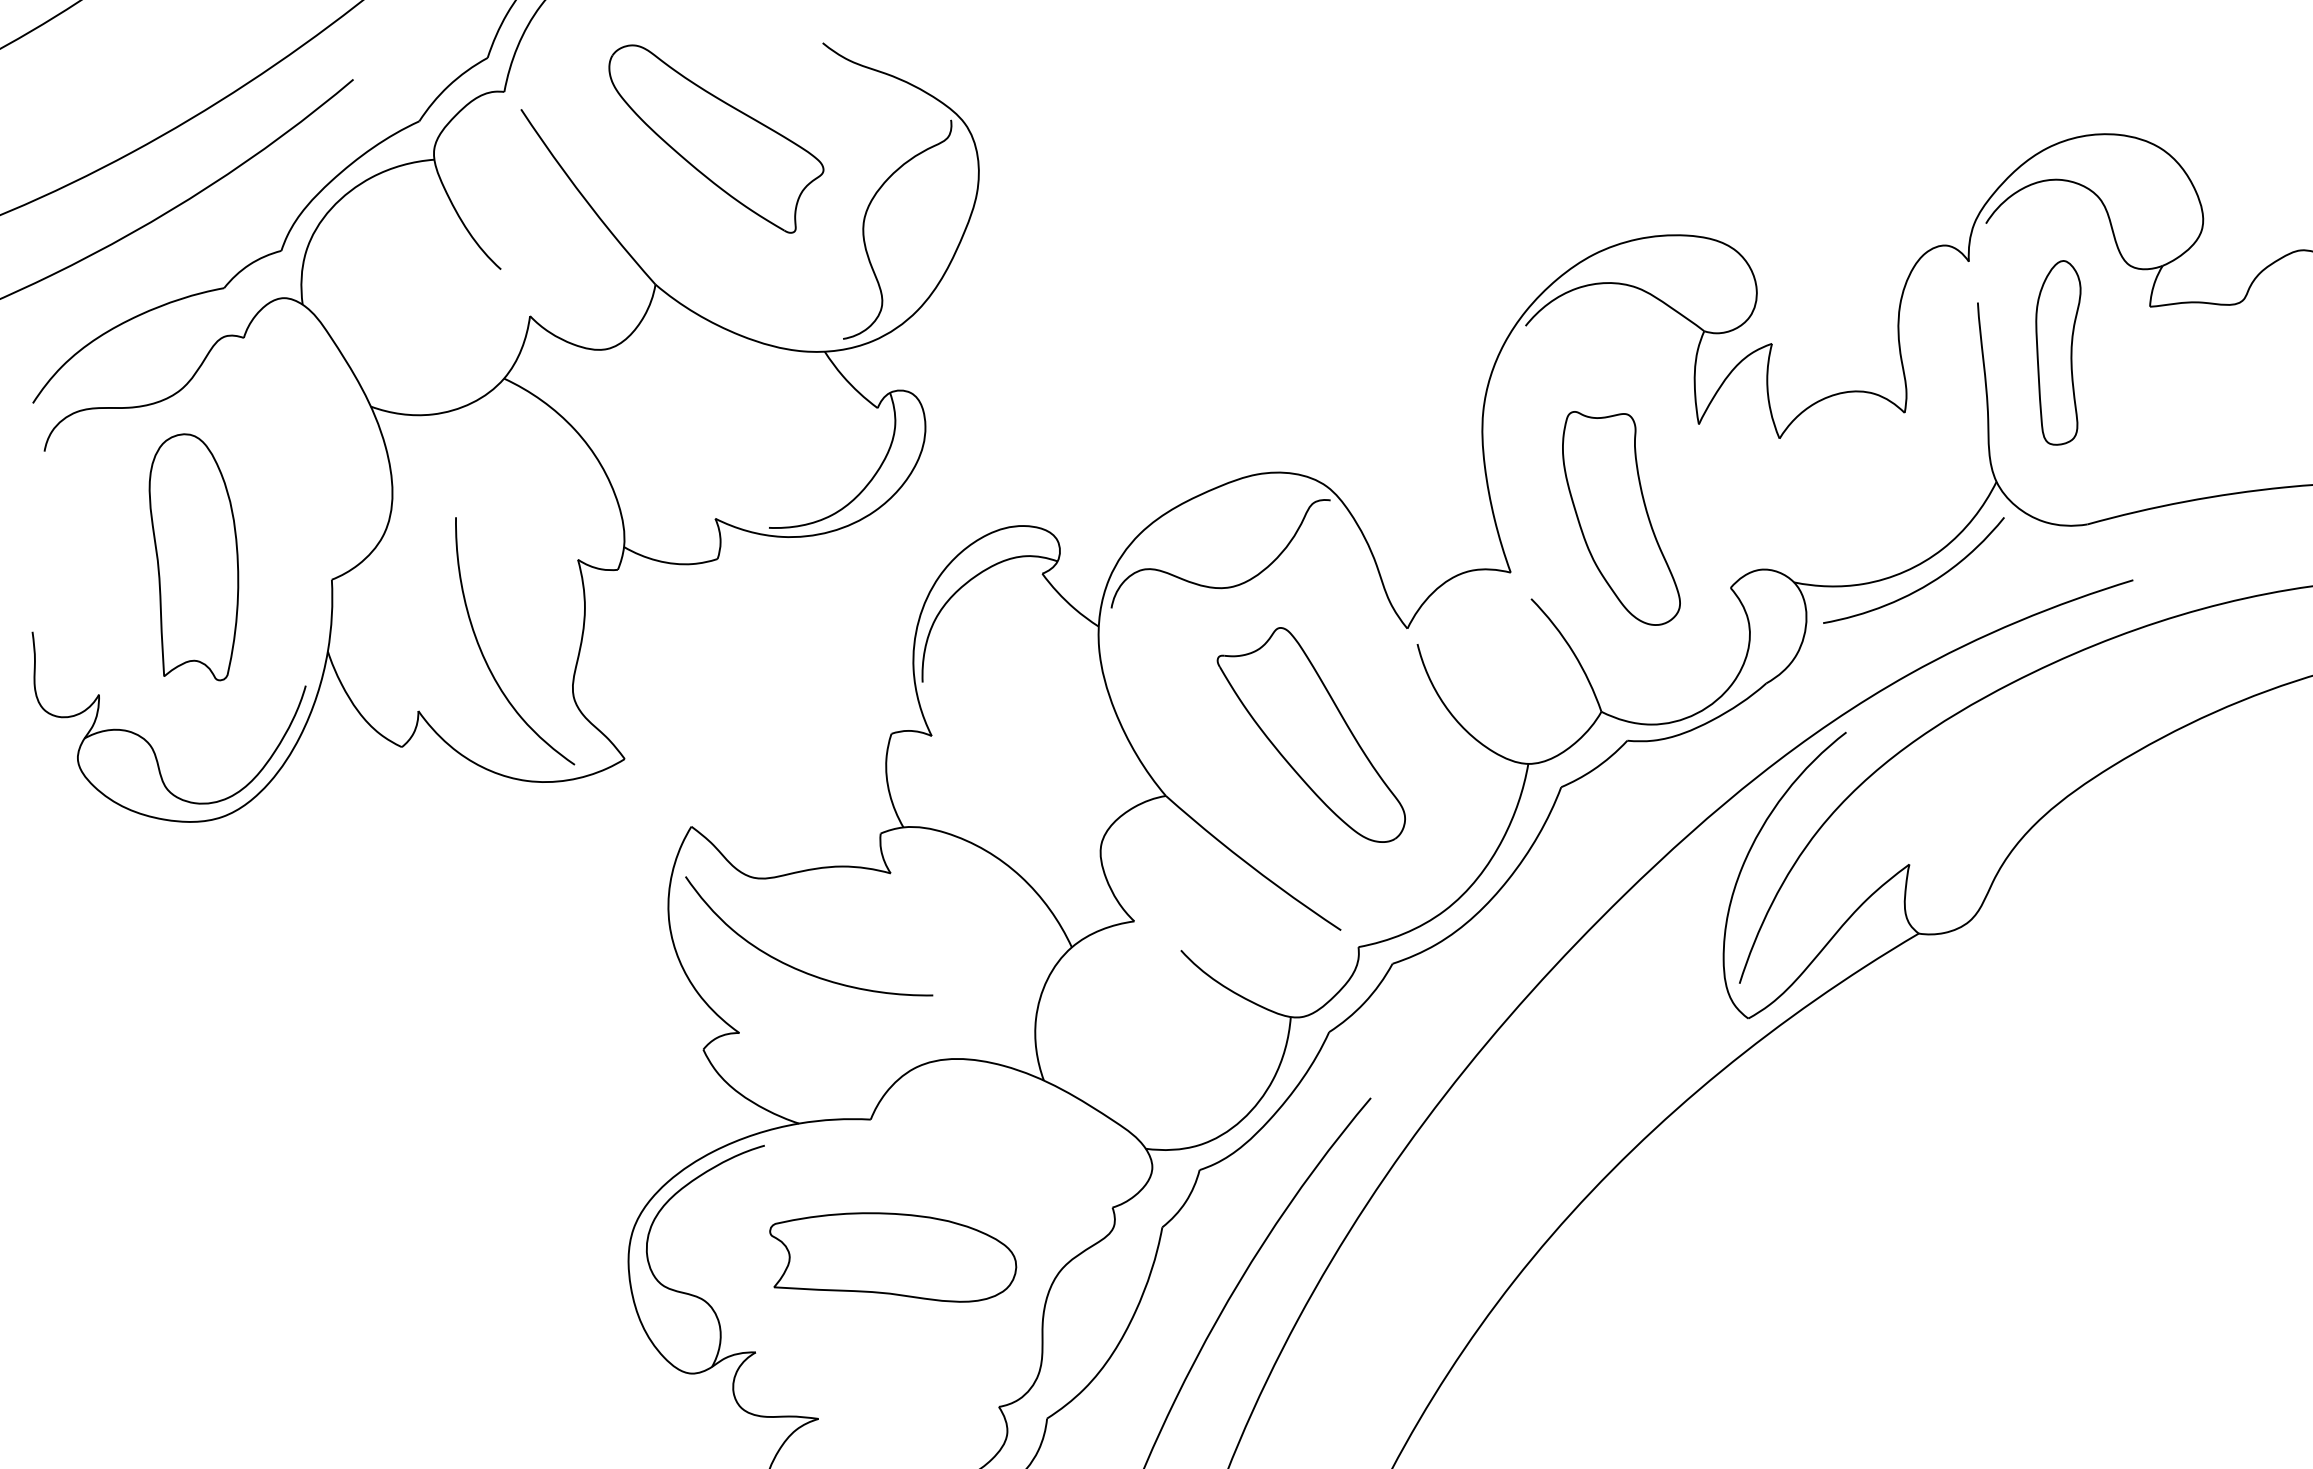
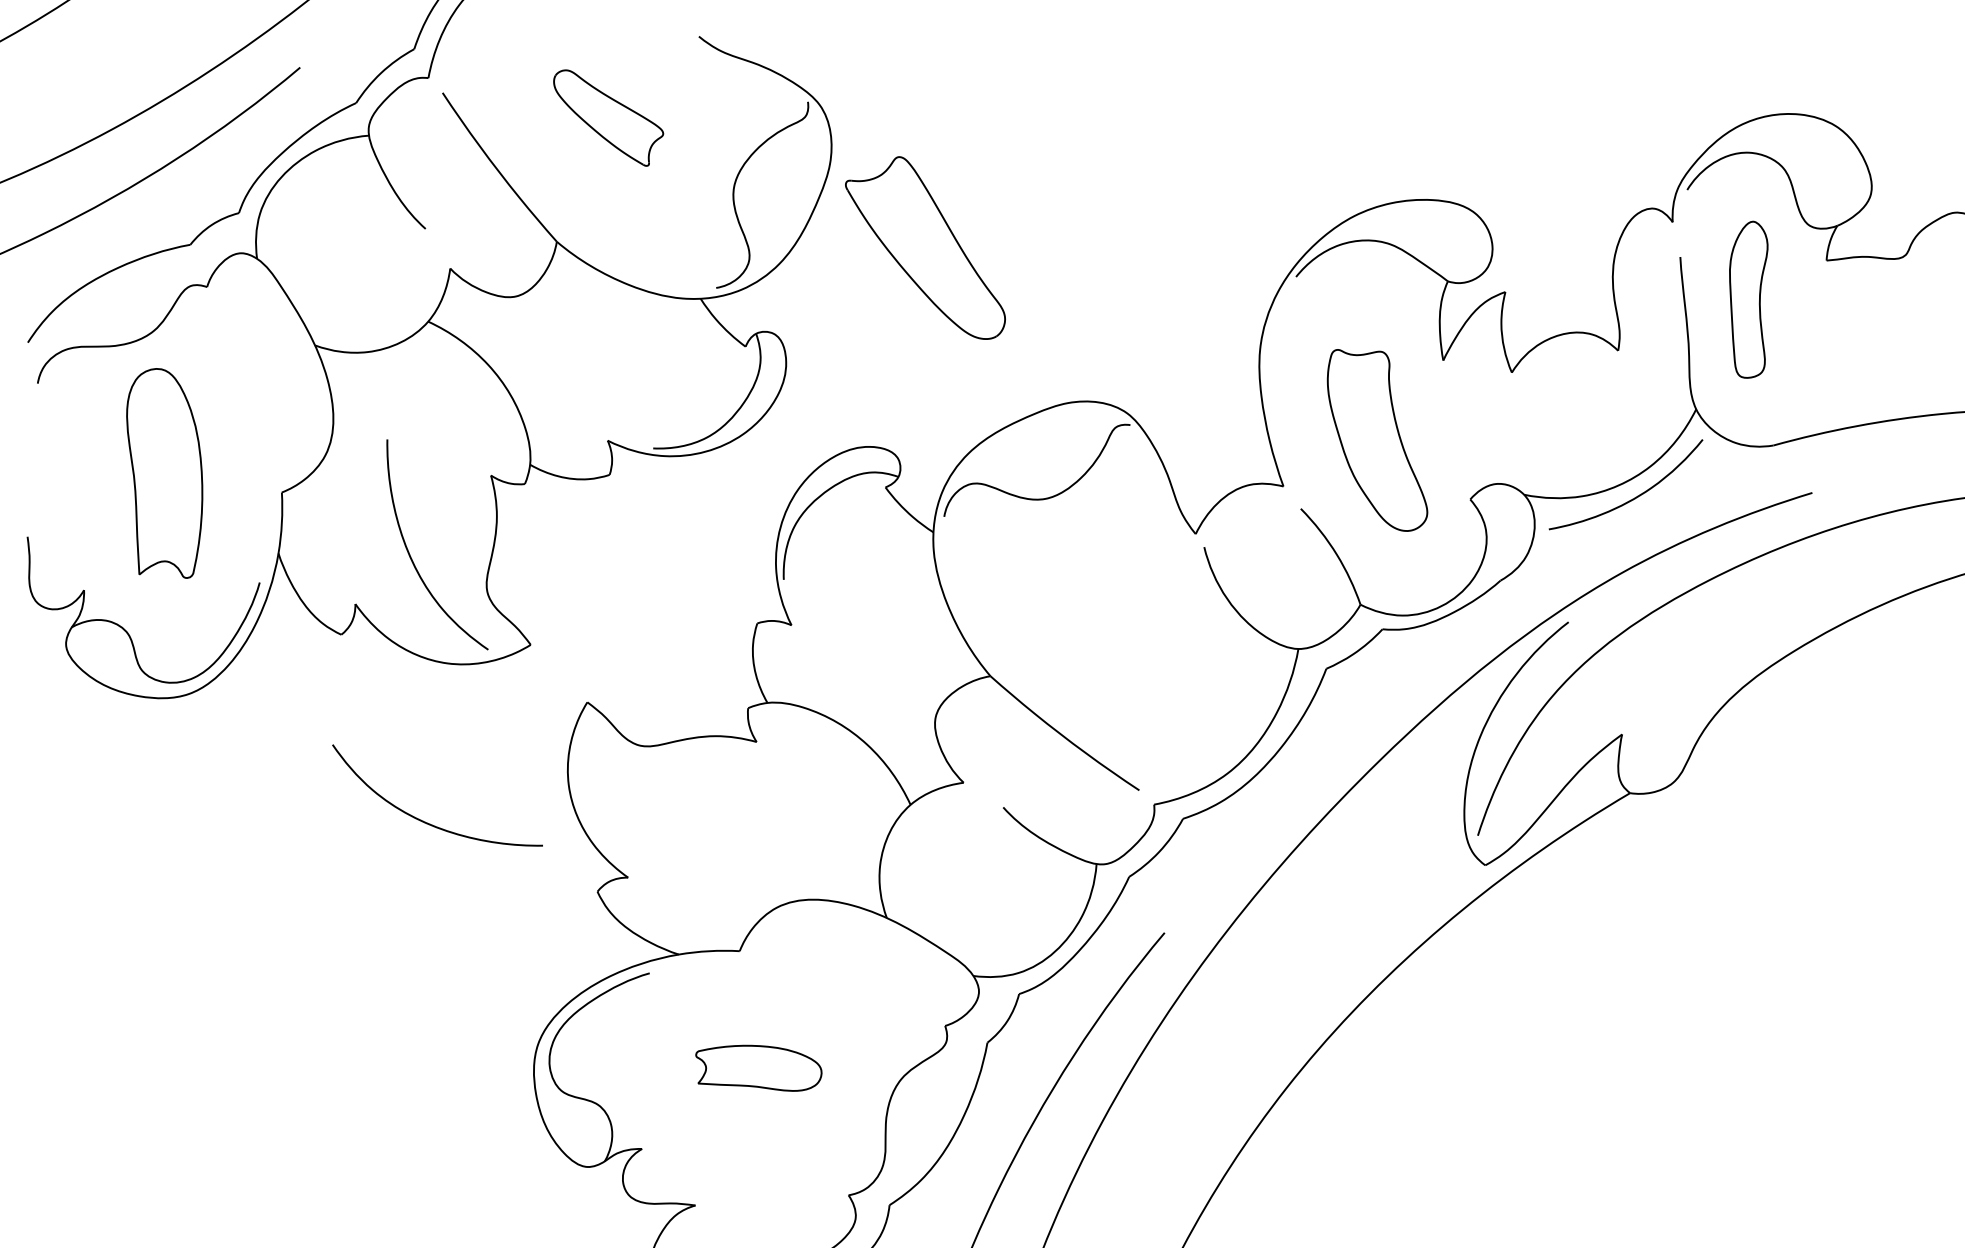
part: (716, 138) -> (608, 117), size x0.6
part: (1310, 734) -> (924, 247), moved
curve: (793, 966) -> (424, 821), moved
part: (893, 1257) -> (759, 1068), size x0.6

